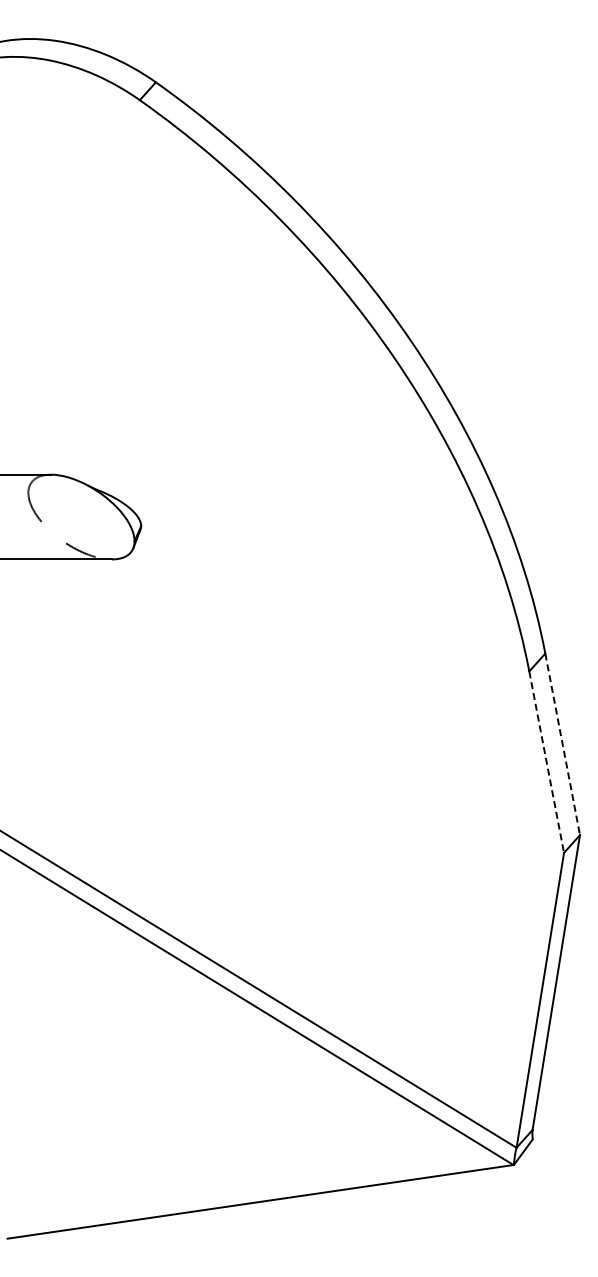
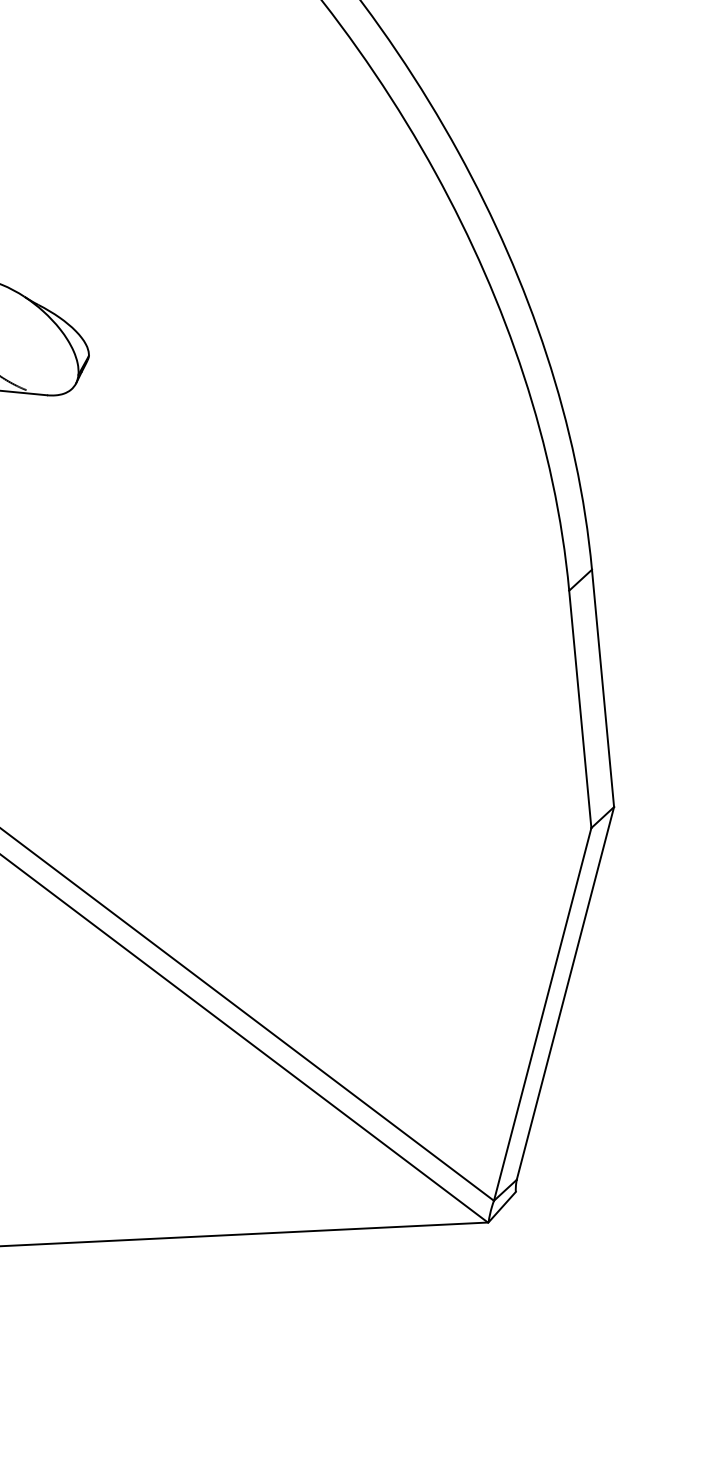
line: (562, 744) -> (602, 688), dashed -> solid
line: (546, 762) -> (580, 709), dashed -> solid

